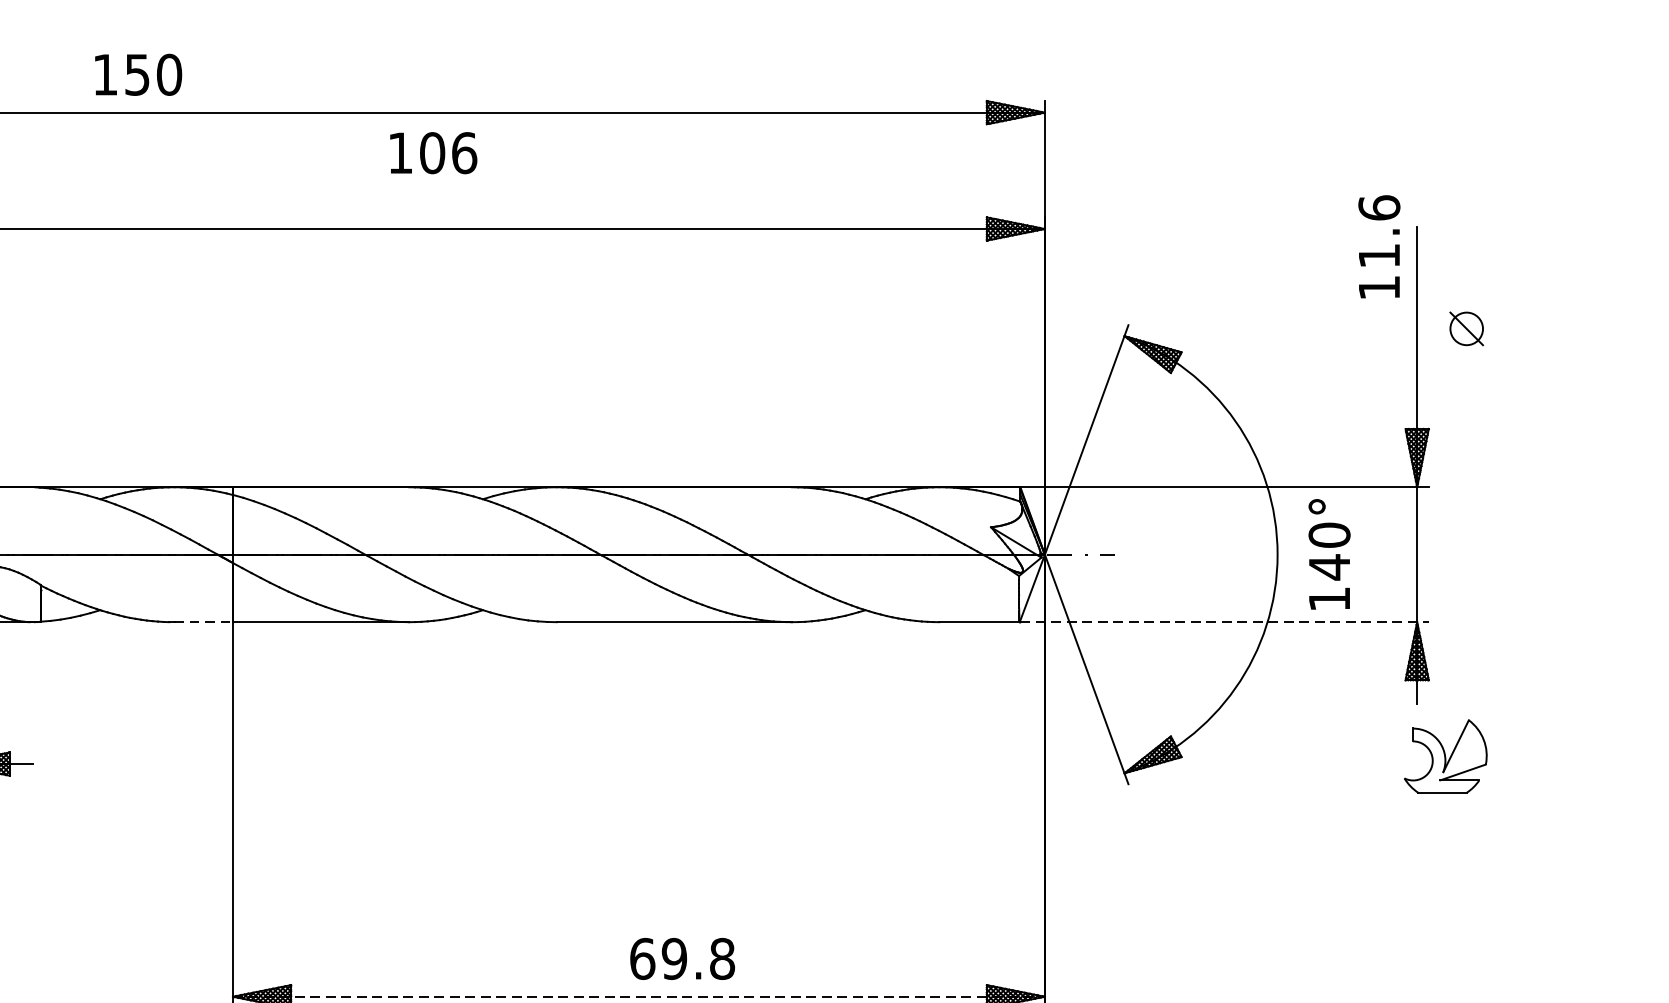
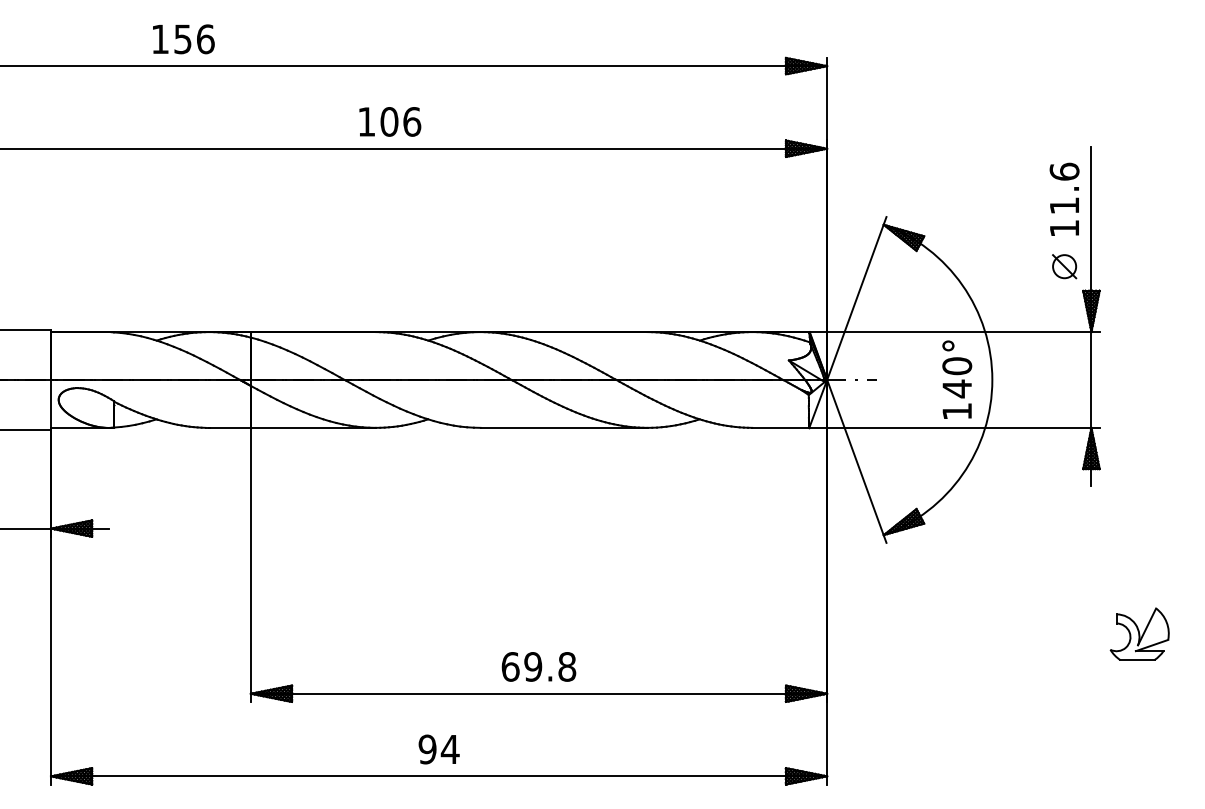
text: (169, 75) -> (205, 39), 150 -> 156
text: (433, 152) -> (390, 121), moved
text: (1379, 245) -> (1064, 198), moved
part: (1466, 328) -> (1064, 266), moved
text: (1329, 554) -> (957, 379), moved
line: (202, 621) -> (229, 427), dashed -> solid
line: (1224, 621) -> (954, 427), dashed -> solid
part: (1445, 755) -> (1139, 633), moved
text: (681, 958) -> (538, 666), moved
line: (639, 996) -> (539, 693), dashed -> solid

